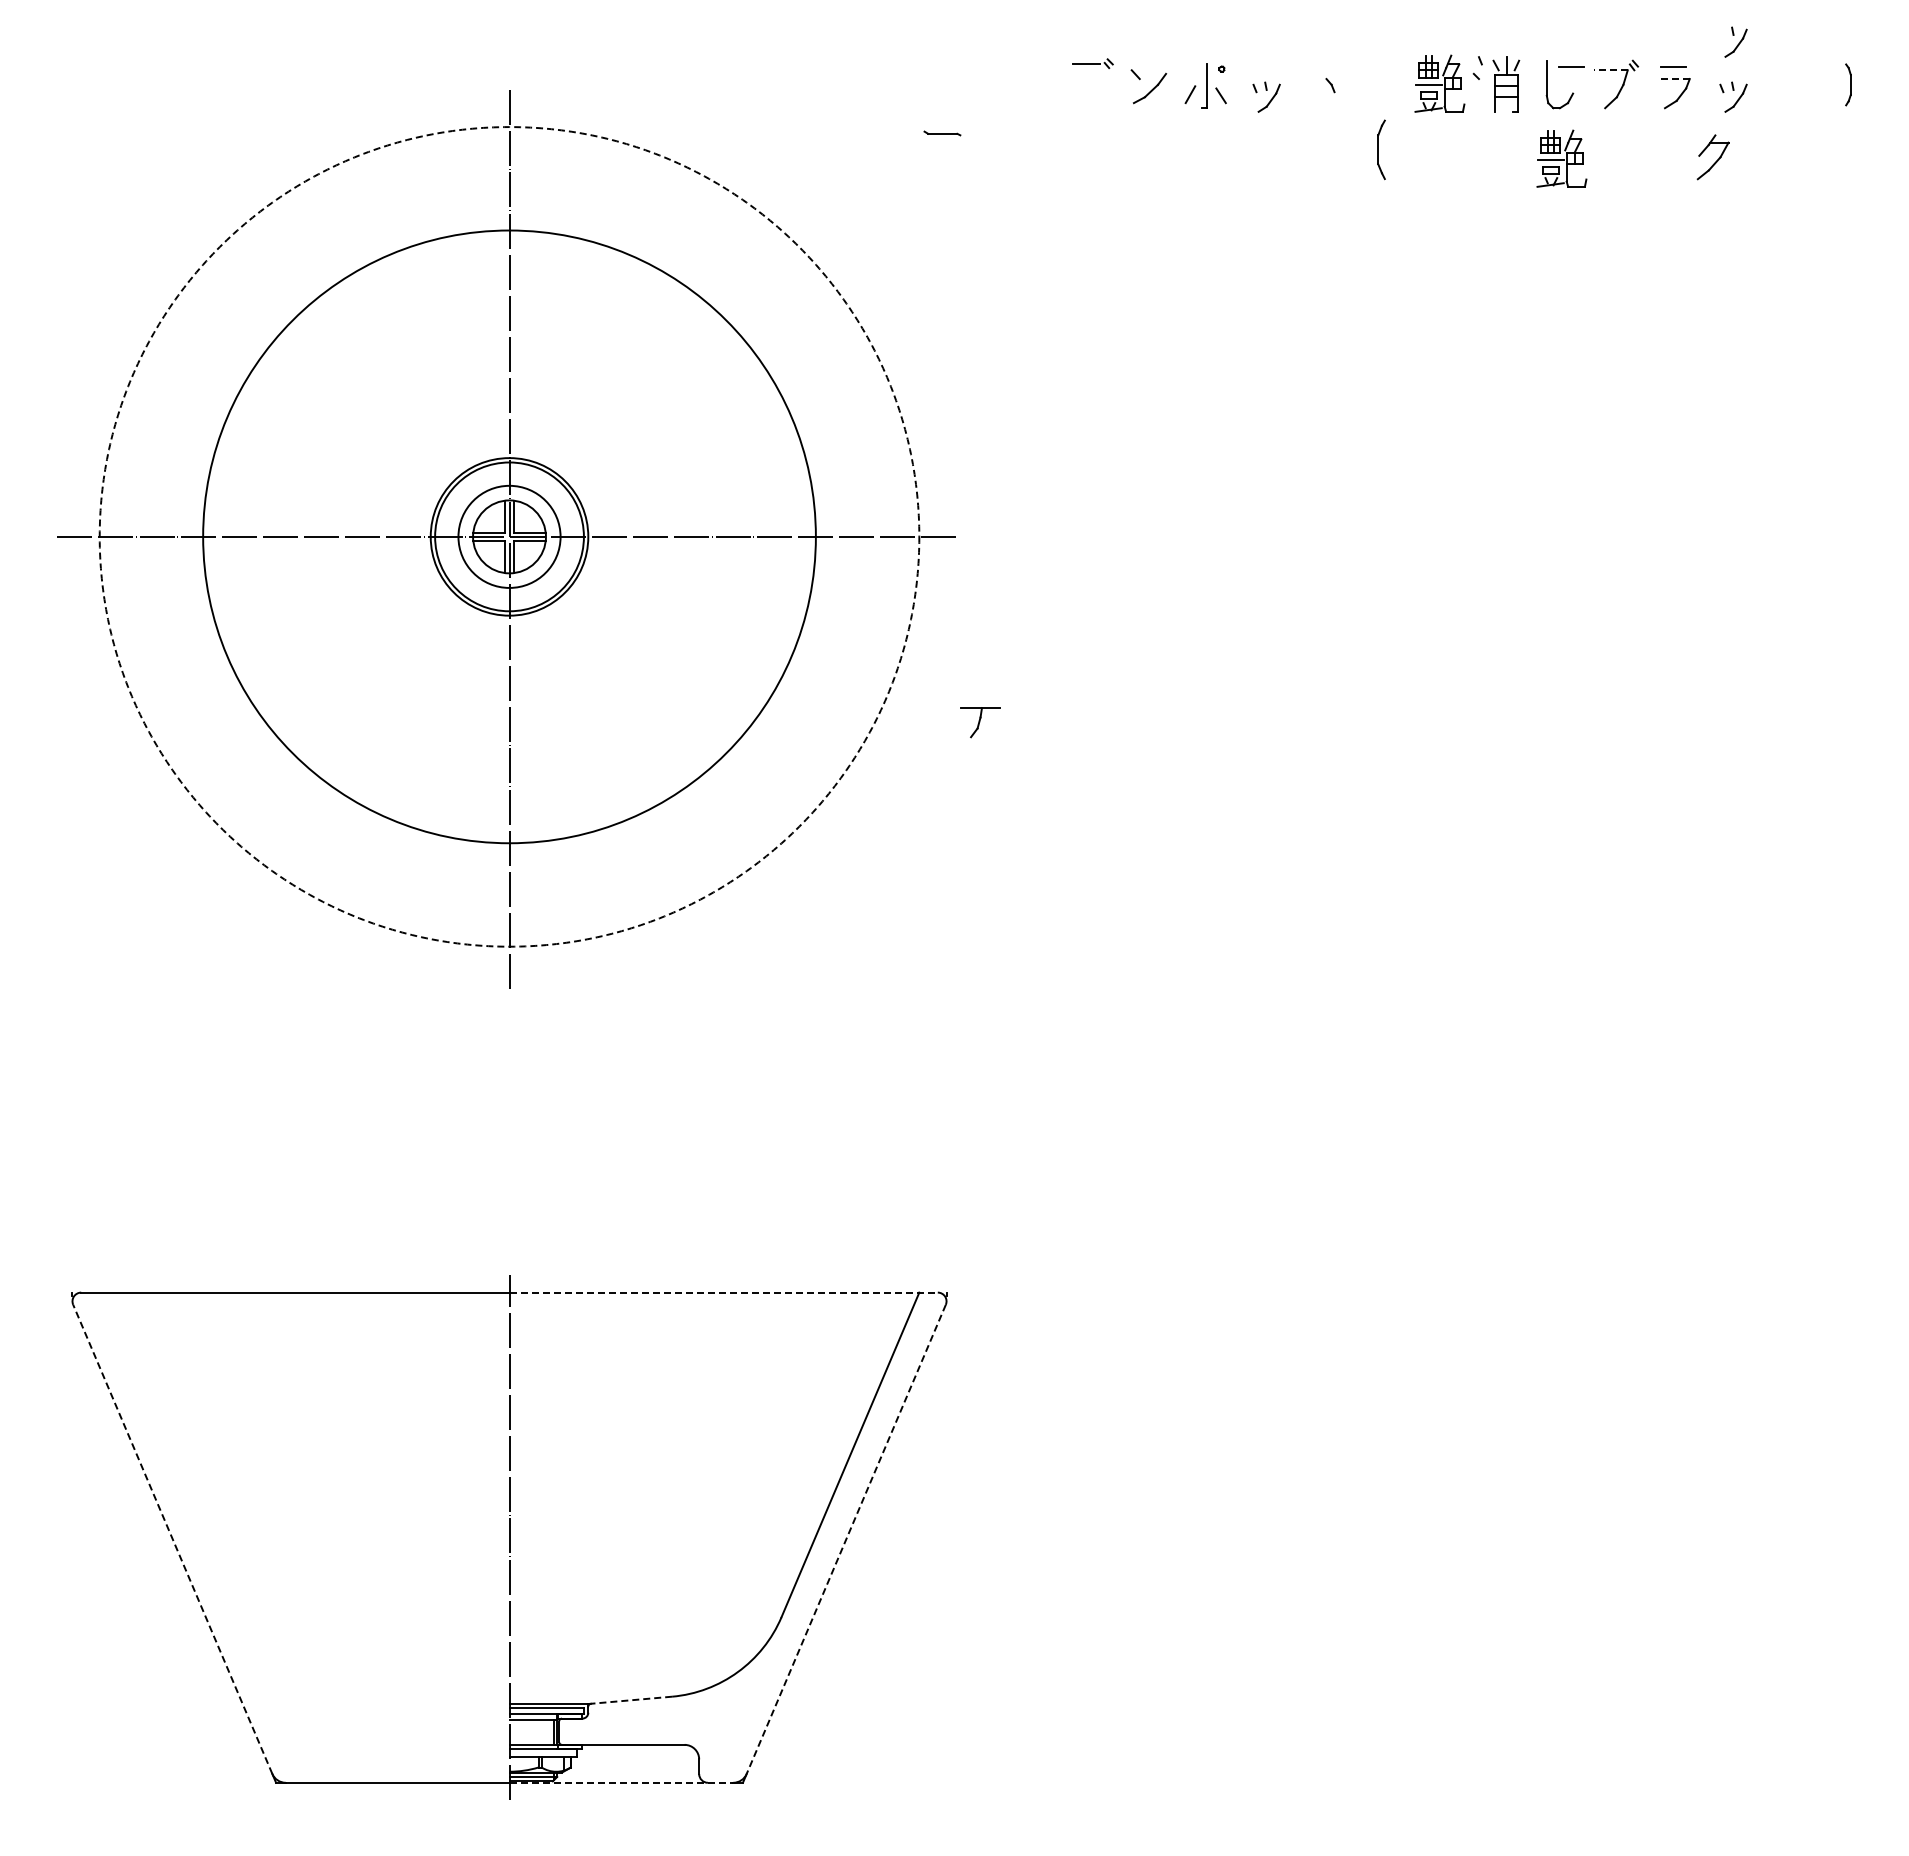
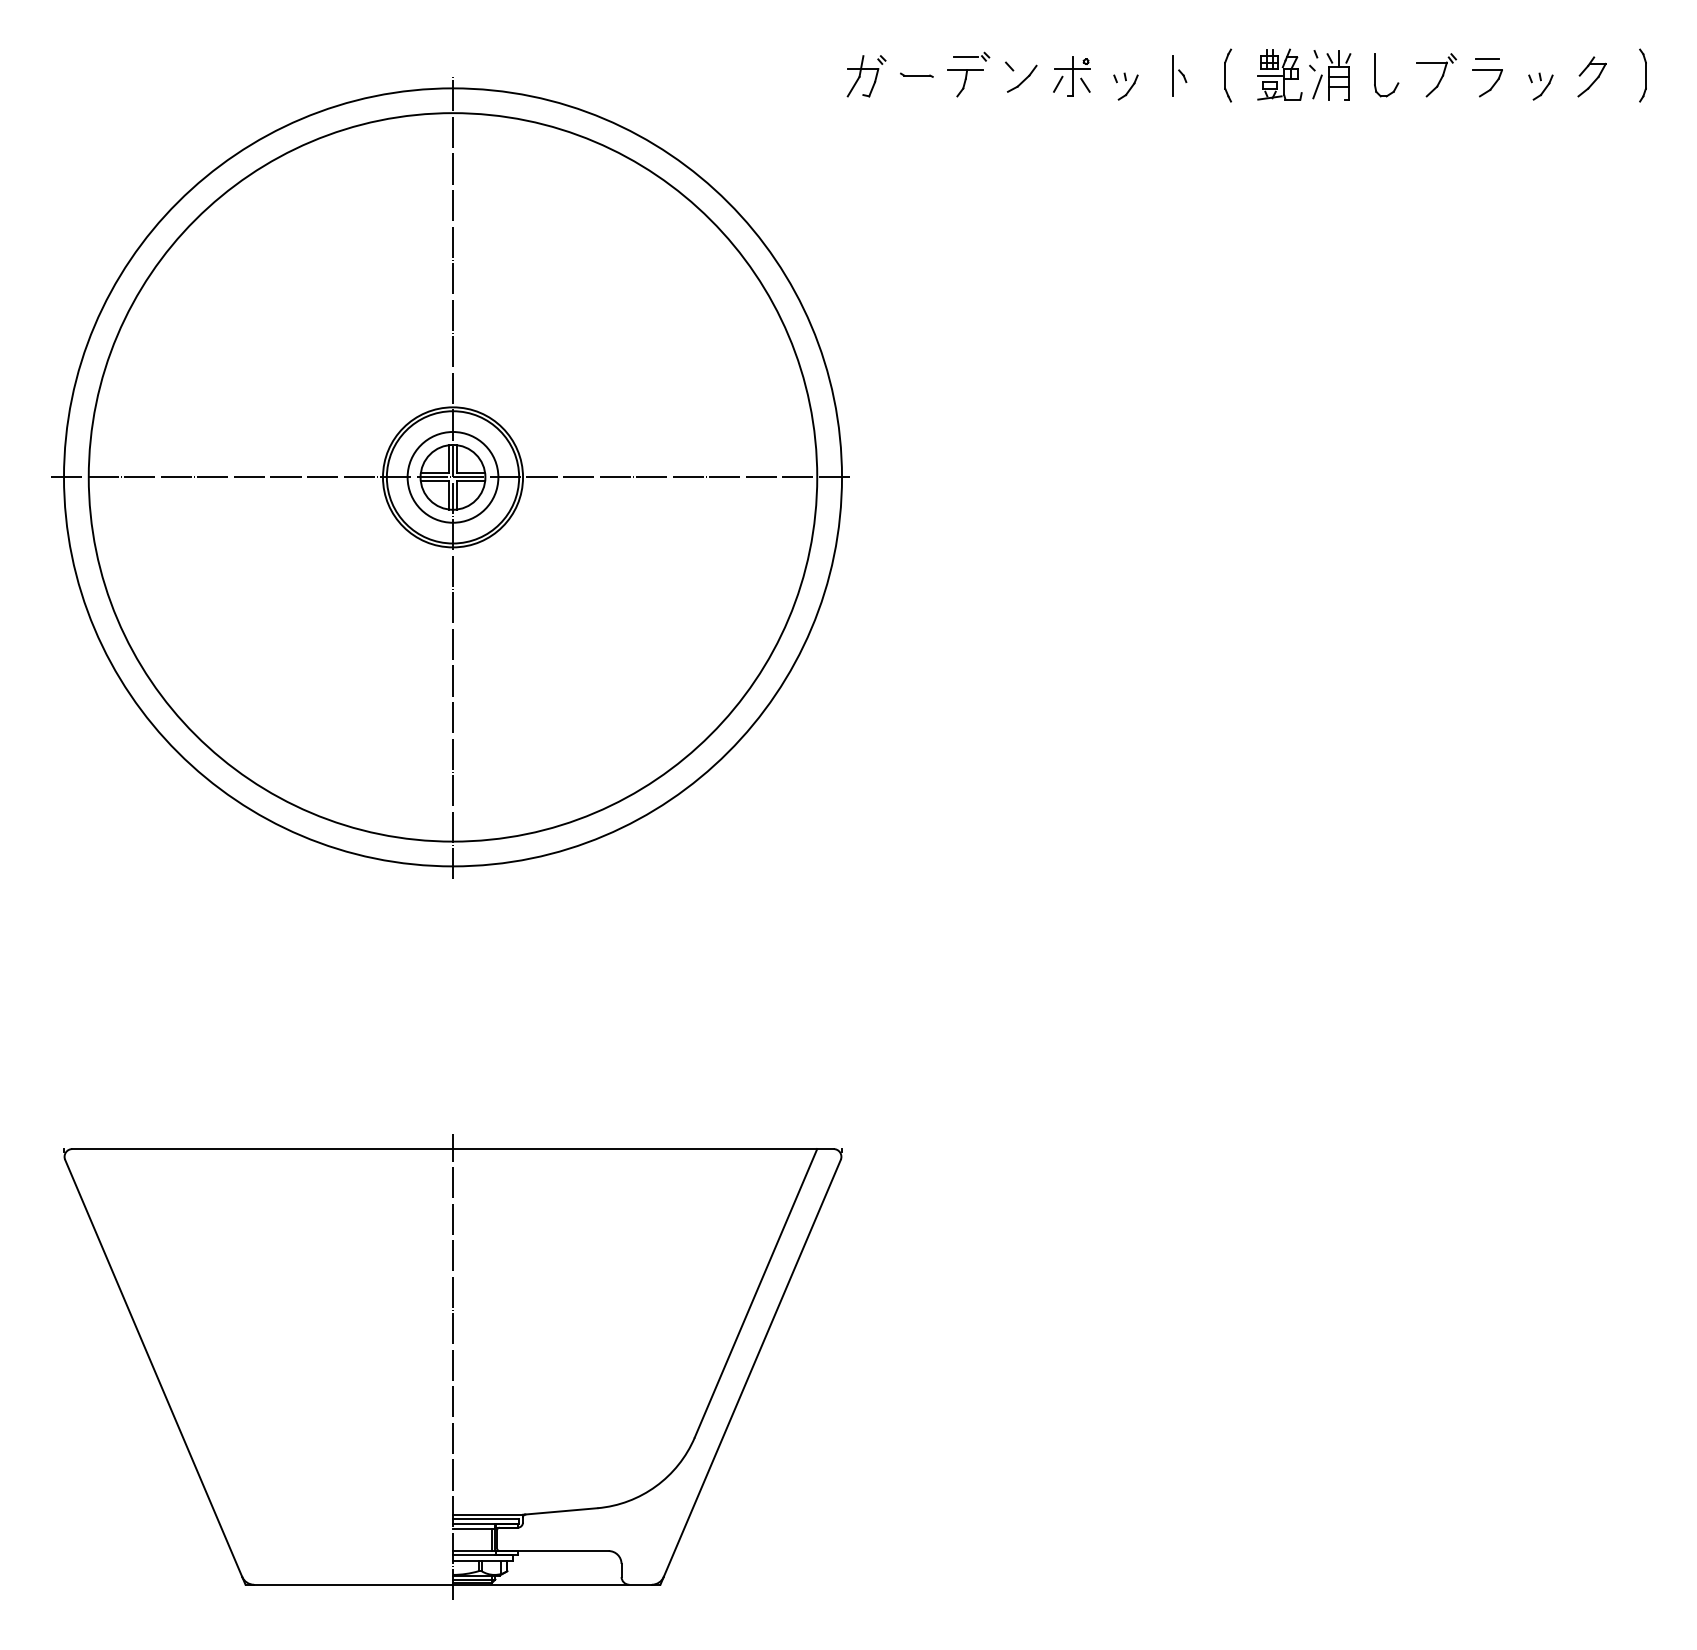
part: (1735, 41) -> (1542, 37), removed
line: (1571, 66) -> (1396, 59), removed
line: (1611, 70) -> (1432, 62), dashed -> solid
line: (1206, 77) -> (1072, 69), added
line: (1672, 79) -> (1486, 70), dashed -> solid
part: (968, 84) -> (860, 75), added
part: (1848, 84) -> (1643, 75), size x1.43
line: (1319, 85) -> (1172, 76), added
line: (1482, 97) -> (1317, 86), added
part: (942, 133) -> (916, 75), moved
part: (1381, 149) -> (1228, 75), moved
part: (1712, 157) -> (1591, 77), moved
part: (1561, 158) -> (1388, 141), removed
circle: (509, 536) -> (452, 477), dashed -> solid
circle: (509, 536) -> (452, 477), size x1.43
part: (980, 722) -> (965, 83), moved
line: (724, 1292) -> (644, 1148), dashed -> solid
line: (172, 1539) -> (153, 1368), dashed -> solid
line: (846, 1539) -> (752, 1368), dashed -> solid
line: (631, 1700) -> (561, 1511), dashed -> solid
line: (621, 1782) -> (552, 1584), dashed -> solid

